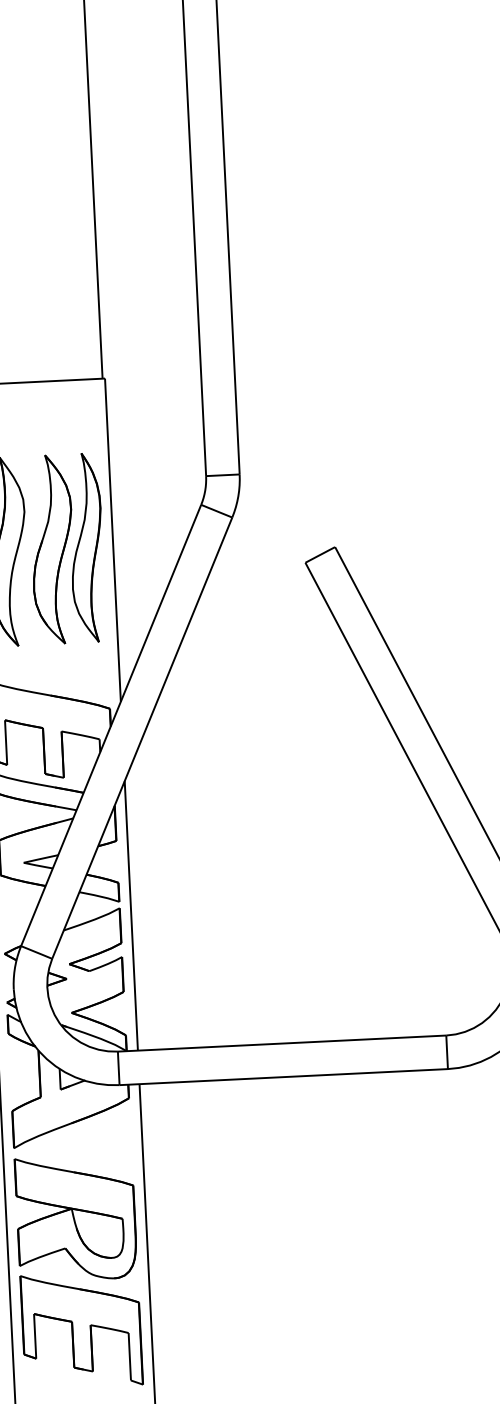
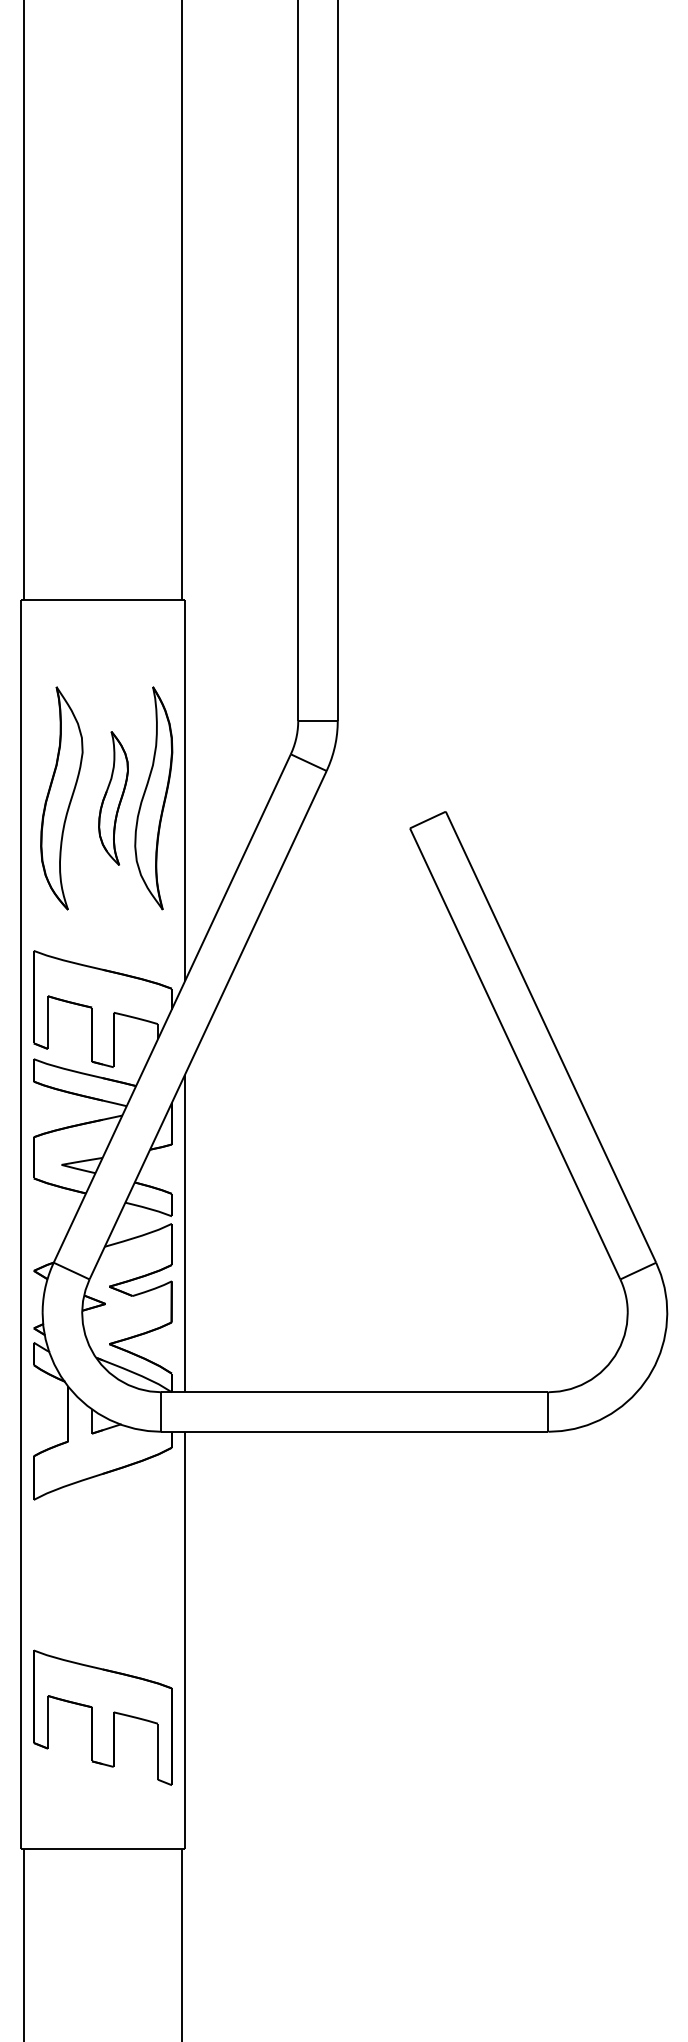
part: (52, 549) -> (113, 798), size x0.6
part: (75, 1218) -> (102, 1585), removed

